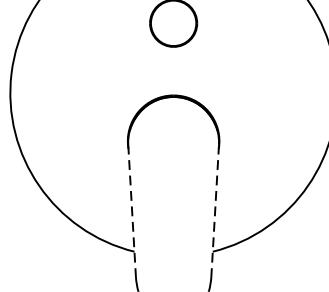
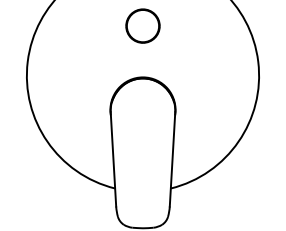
line: (132, 210) -> (113, 159), dashed -> solid
line: (215, 210) -> (172, 159), dashed -> solid

